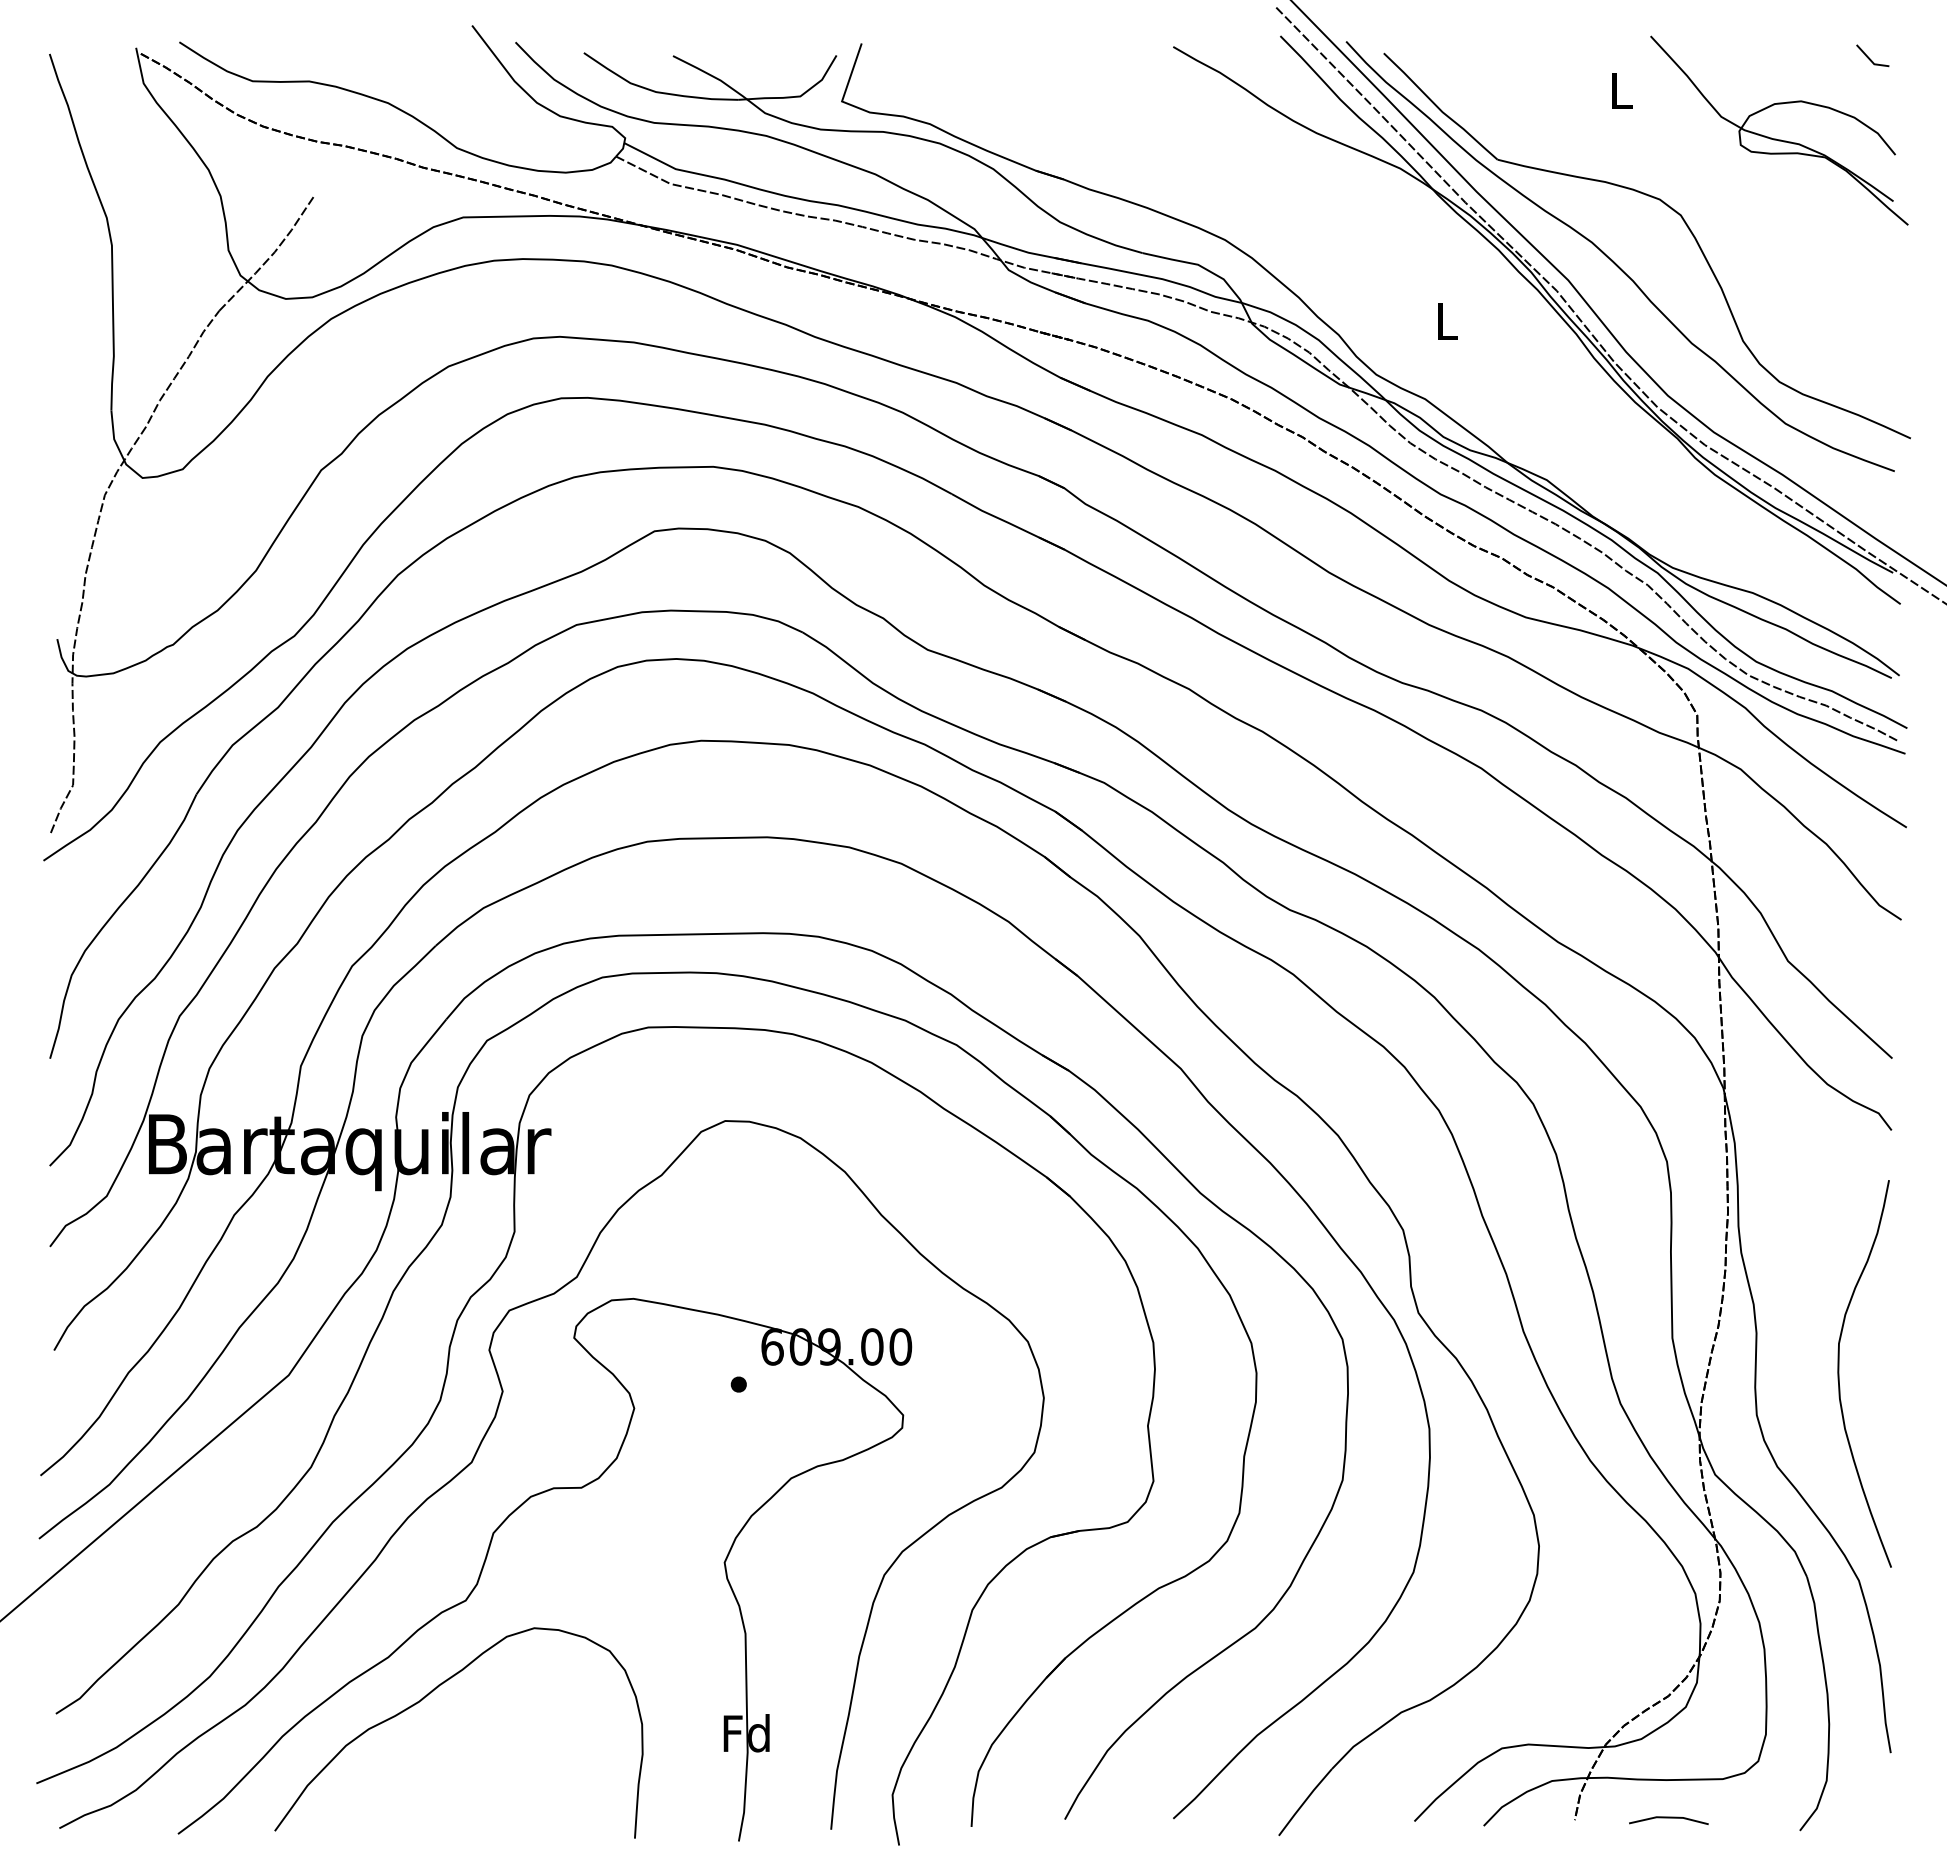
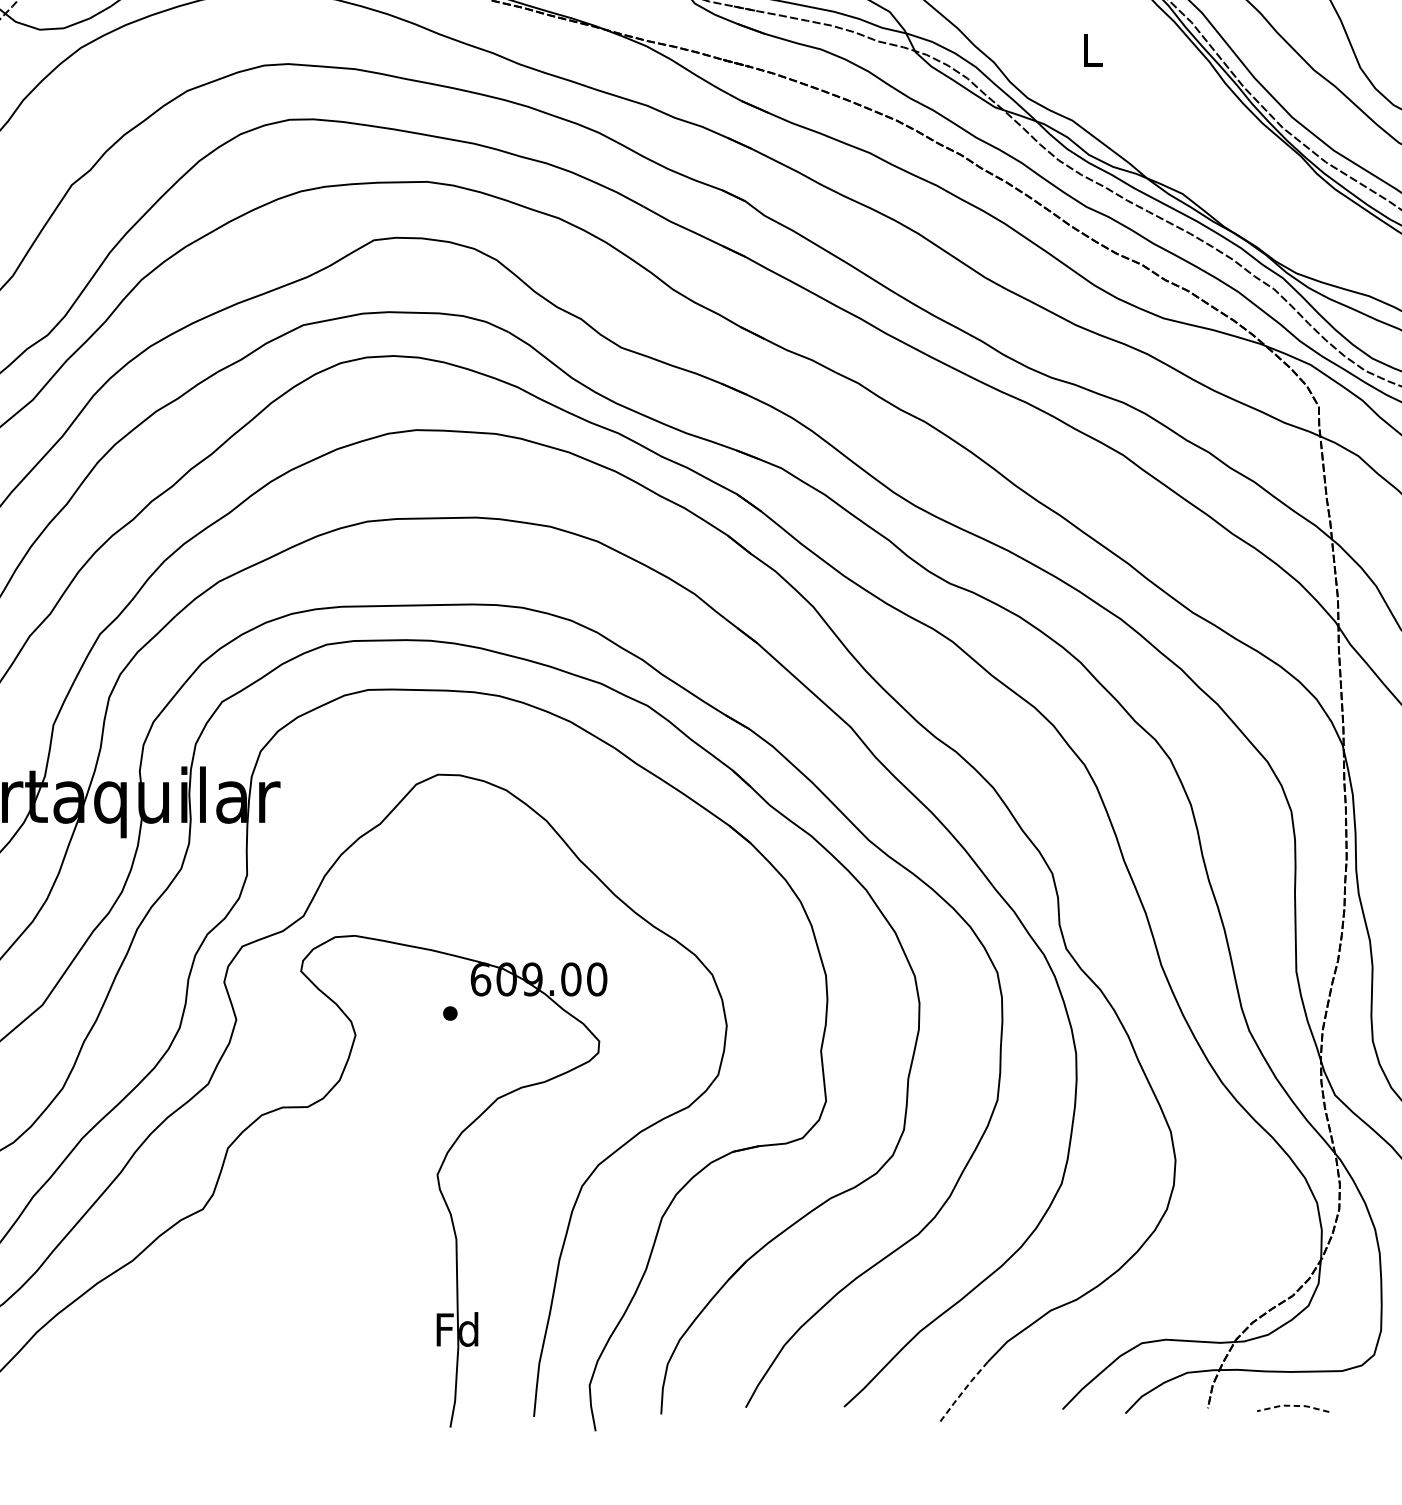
curve: (427, 1696) -> (168, 1296), removed
line: (1304, 1802) -> (962, 1392), solid -> dashed
line: (1668, 1817) -> (1292, 1405), solid -> dashed

